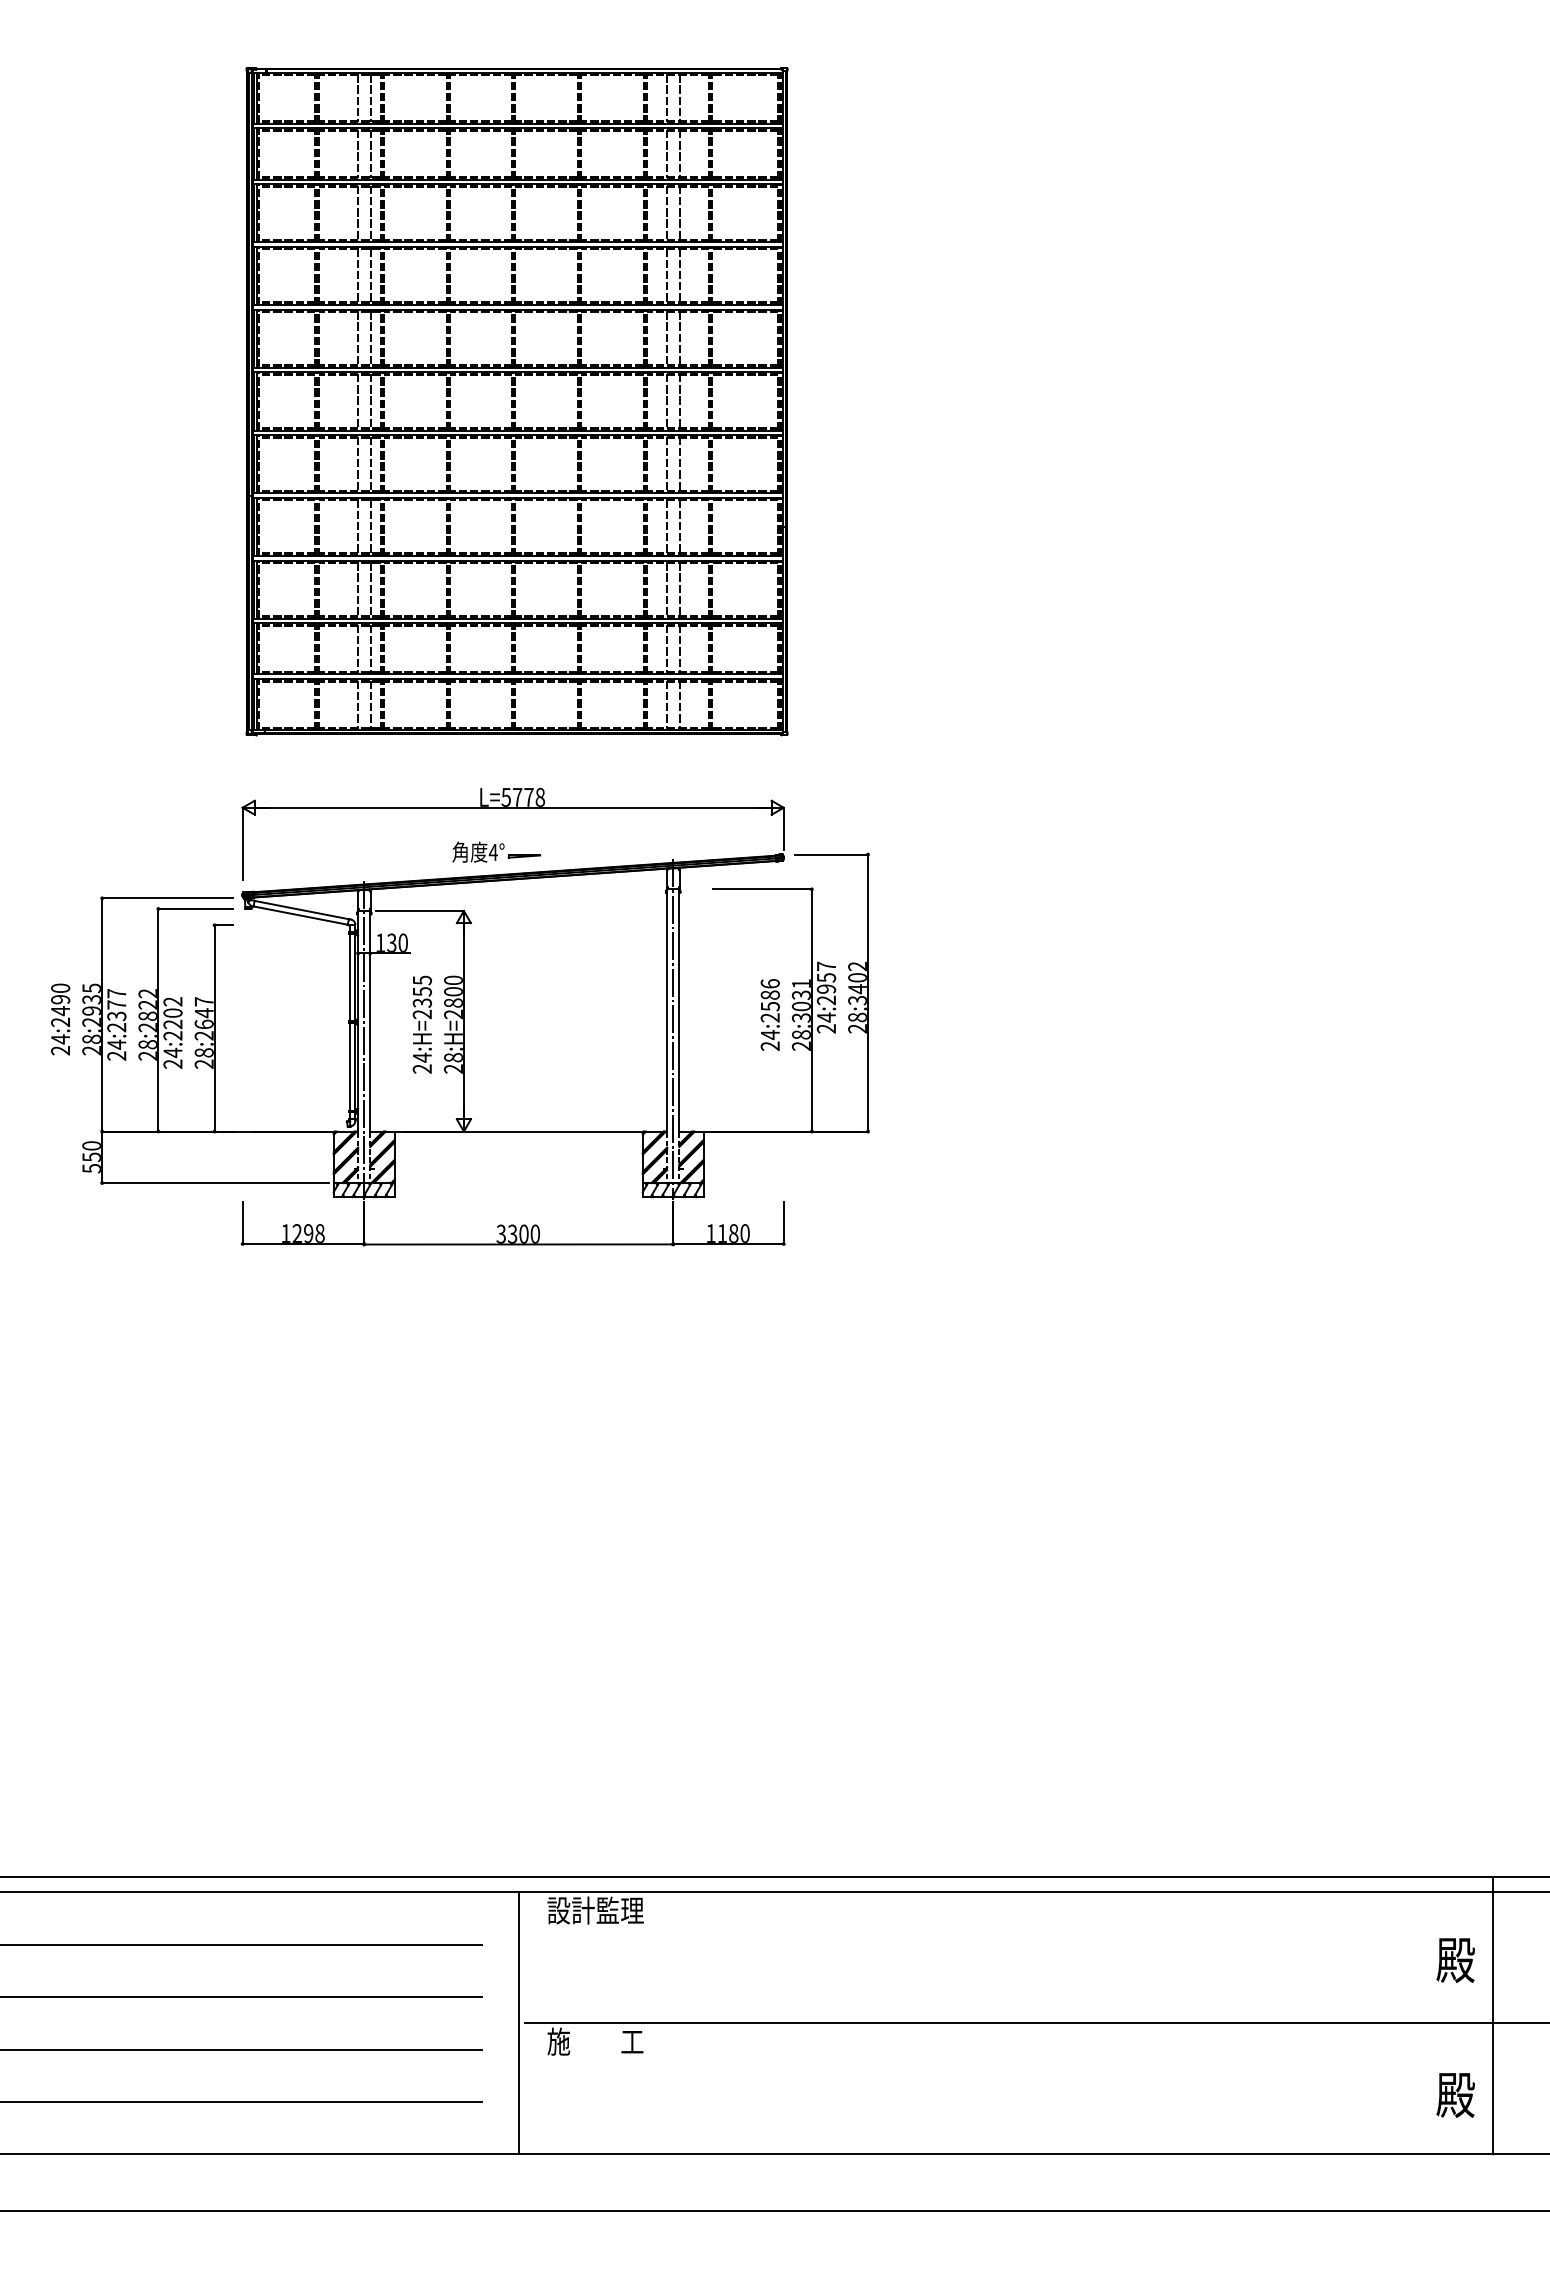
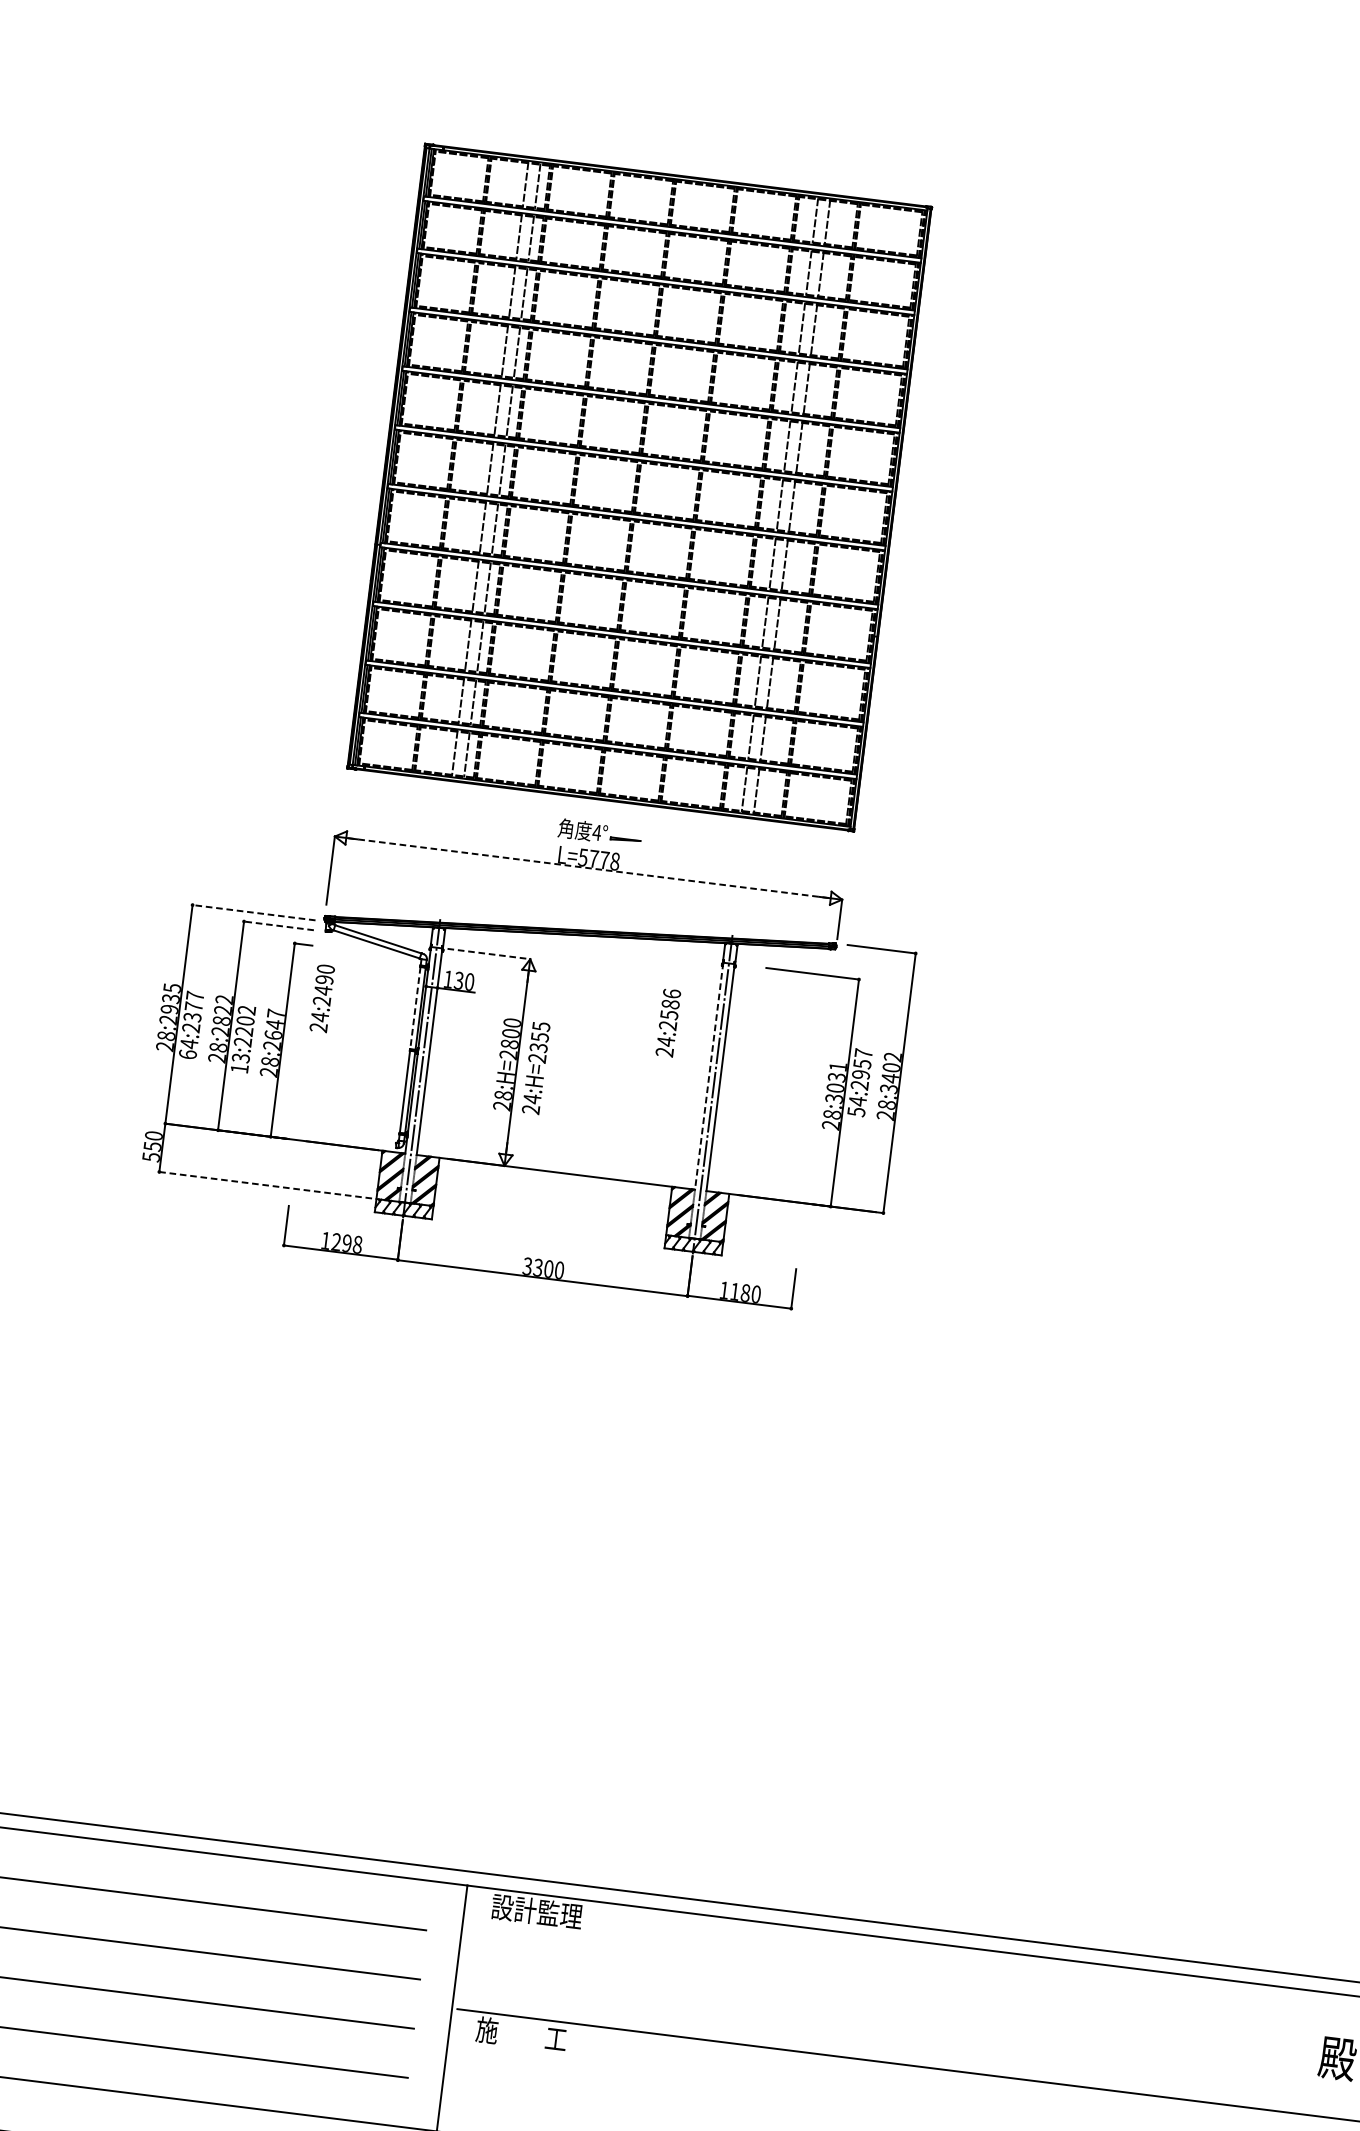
line: (513, 807) -> (588, 867), solid -> dashed
part: (496, 851) -> (599, 832), moved
line: (167, 898) -> (253, 912), solid -> dashed
line: (195, 908) -> (278, 925), solid -> dashed
line: (420, 910) -> (489, 953), solid -> dashed
line: (349, 977) -> (415, 1008), solid -> dashed
line: (667, 1011) -> (709, 1077), solid -> dashed
text: (769, 1014) -> (667, 1022), moved
text: (60, 1019) -> (322, 998), moved
text: (421, 1024) -> (535, 1067), moved
text: (826, 1028) -> (856, 1111), 24:2957 -> 54:2957
text: (116, 1055) -> (187, 1054), 24:2377 -> 64:2377
text: (172, 1057) -> (239, 1062), 24:2202 -> 13:2202
line: (215, 1183) -> (265, 1185), solid -> dashed

